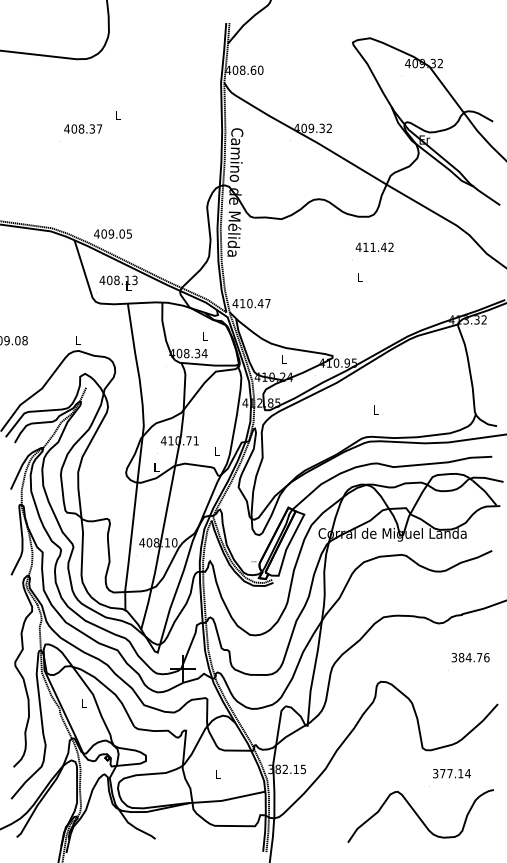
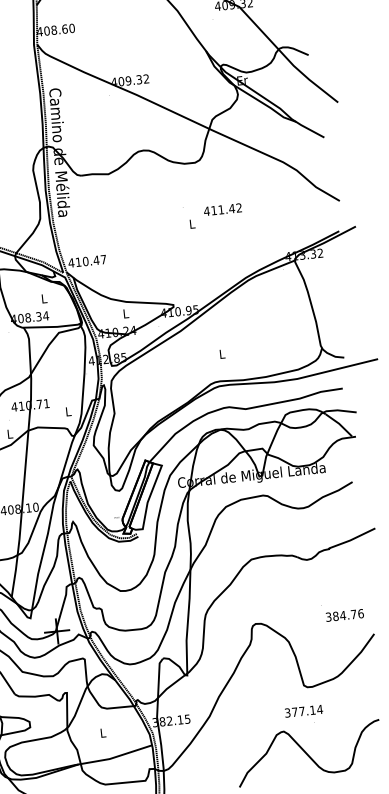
text: (374, 246) -> (222, 208), moved
text: (470, 657) -> (344, 615), moved
text: (451, 773) -> (303, 711), moved

